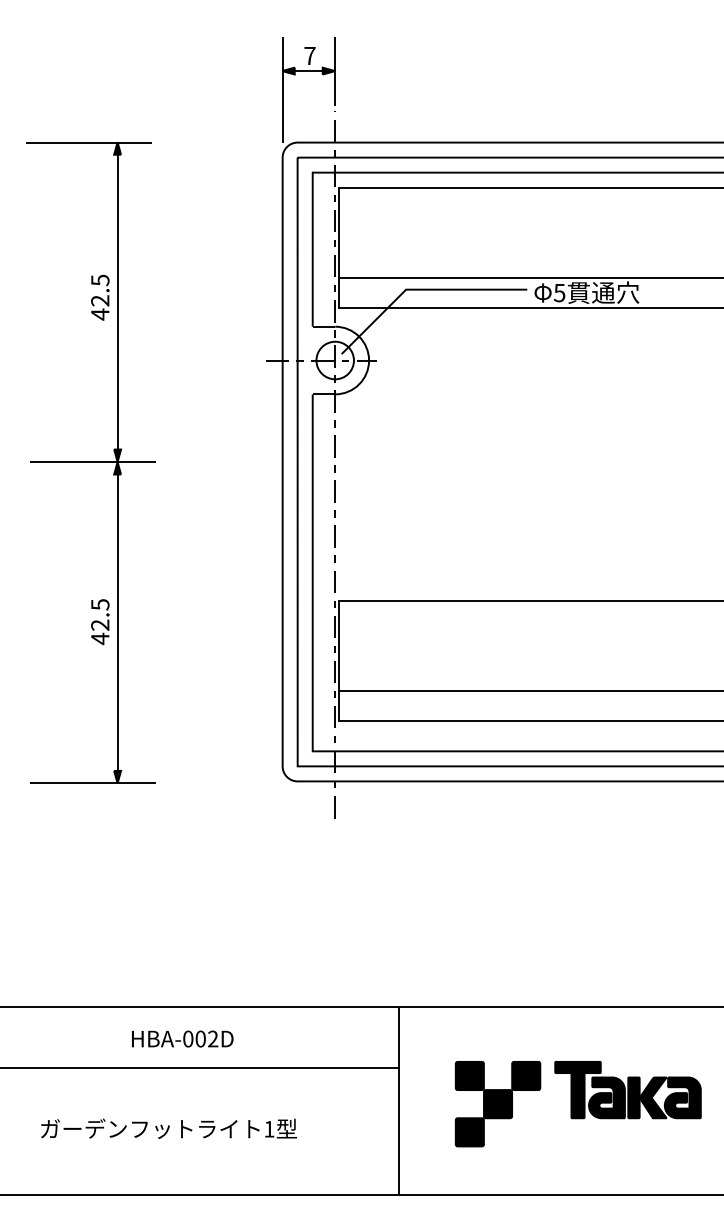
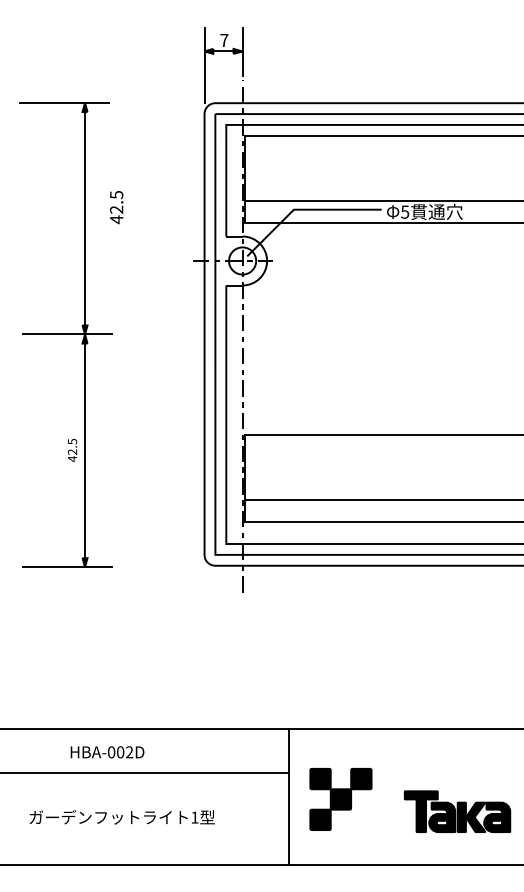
part: (100, 297) -> (116, 207), moved
part: (100, 622) -> (72, 450), size x0.7
part: (182, 1038) -> (107, 751), moved
part: (627, 1090) -> (457, 812), moved
part: (497, 1104) -> (340, 799), moved

